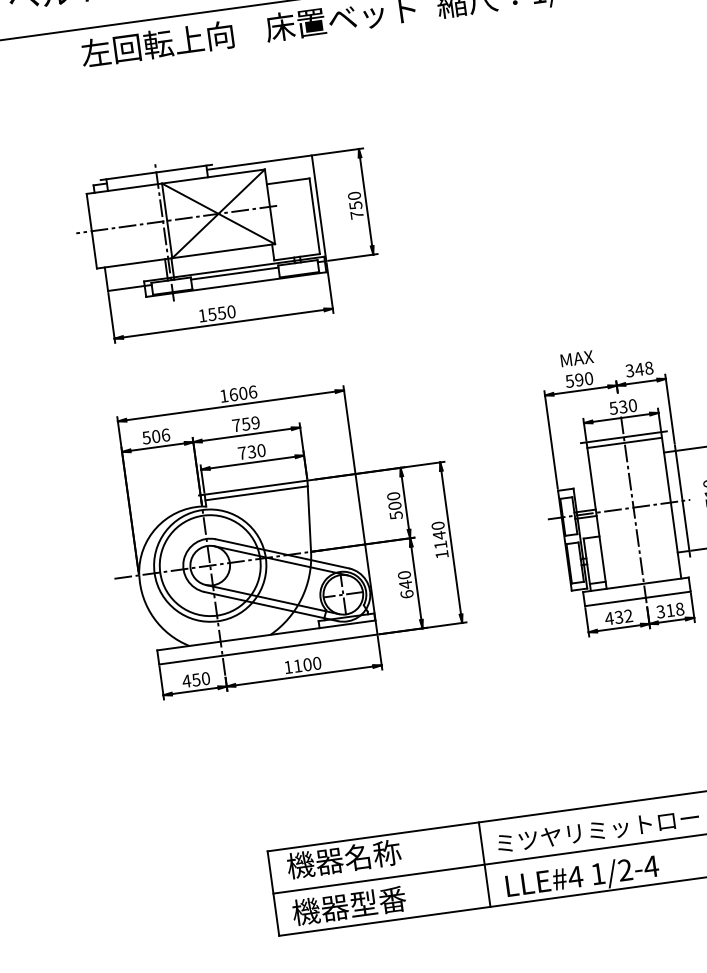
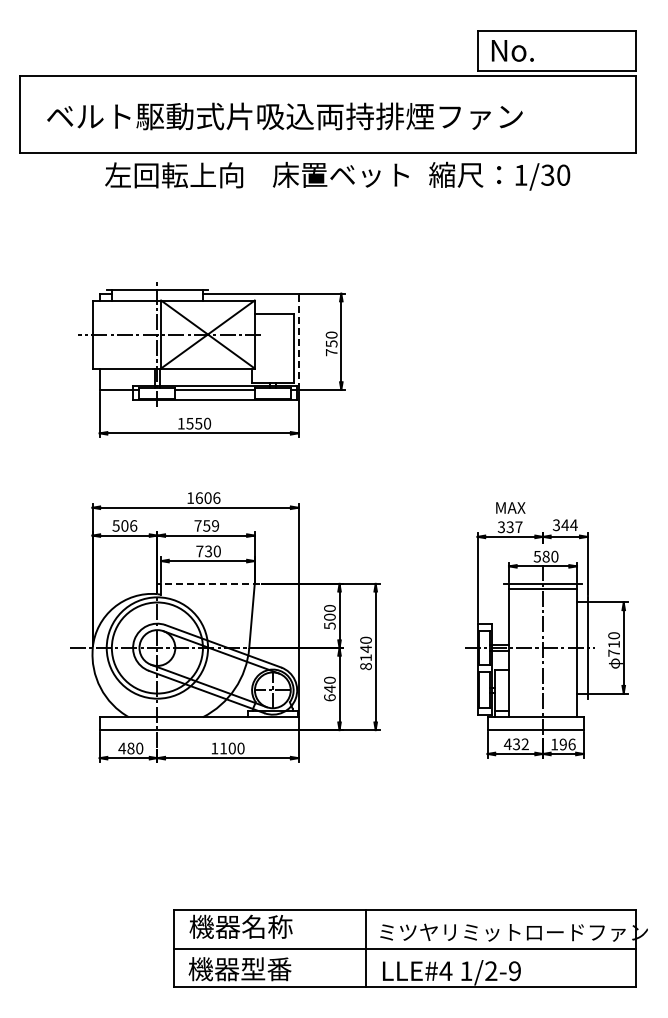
line: (319, 207) -> (298, 341), solid -> dashed
text: (648, 368) -> (573, 525), 348 -> 344
text: (579, 380) -> (510, 527), 590 -> 337
text: (622, 406) -> (545, 556), 530 -> 580
line: (255, 487) -> (207, 583), solid -> dashed
line: (256, 493) -> (207, 589), removed
text: (441, 554) -> (365, 666), 1140 -> 8140
text: (670, 610) -> (563, 744), 318 -> 196
text: (195, 680) -> (130, 748), 450 -> 480
text: (650, 867) -> (514, 971), 1/2-4 -> 1/2-9

